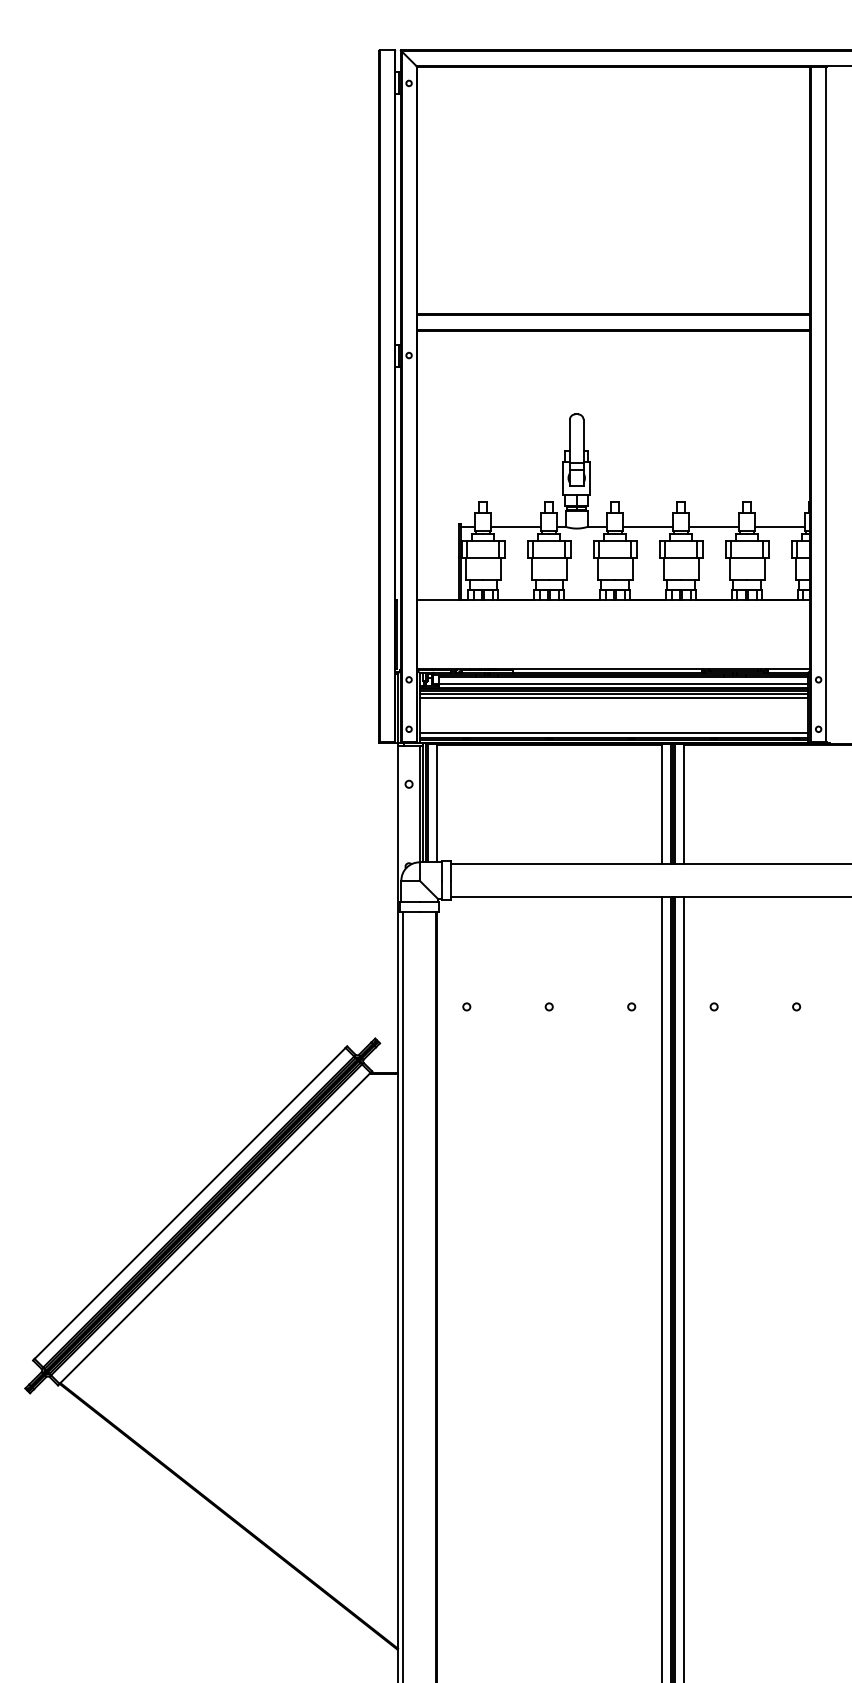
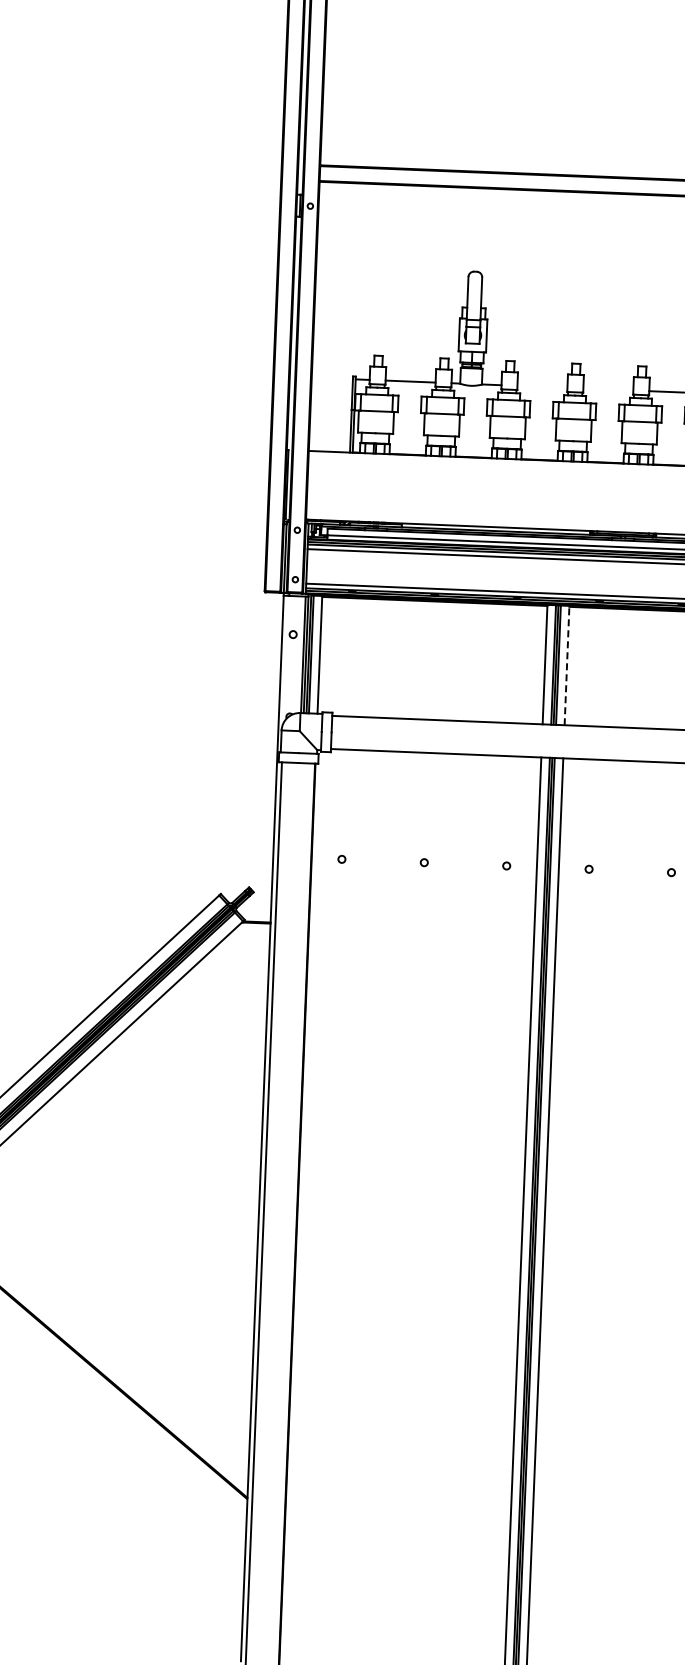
line: (648, 526) -> (542, 386), removed
line: (714, 526) -> (608, 389), removed
line: (683, 804) -> (566, 665), solid -> dashed

